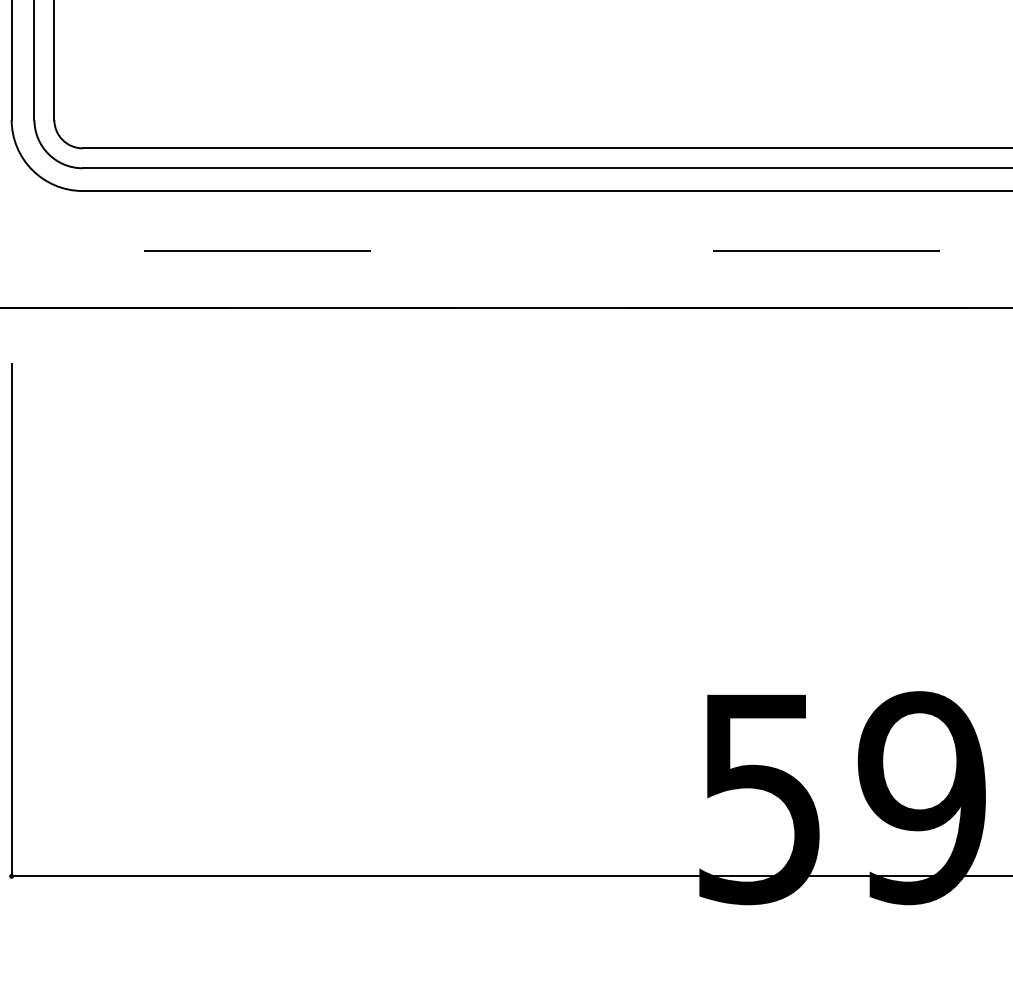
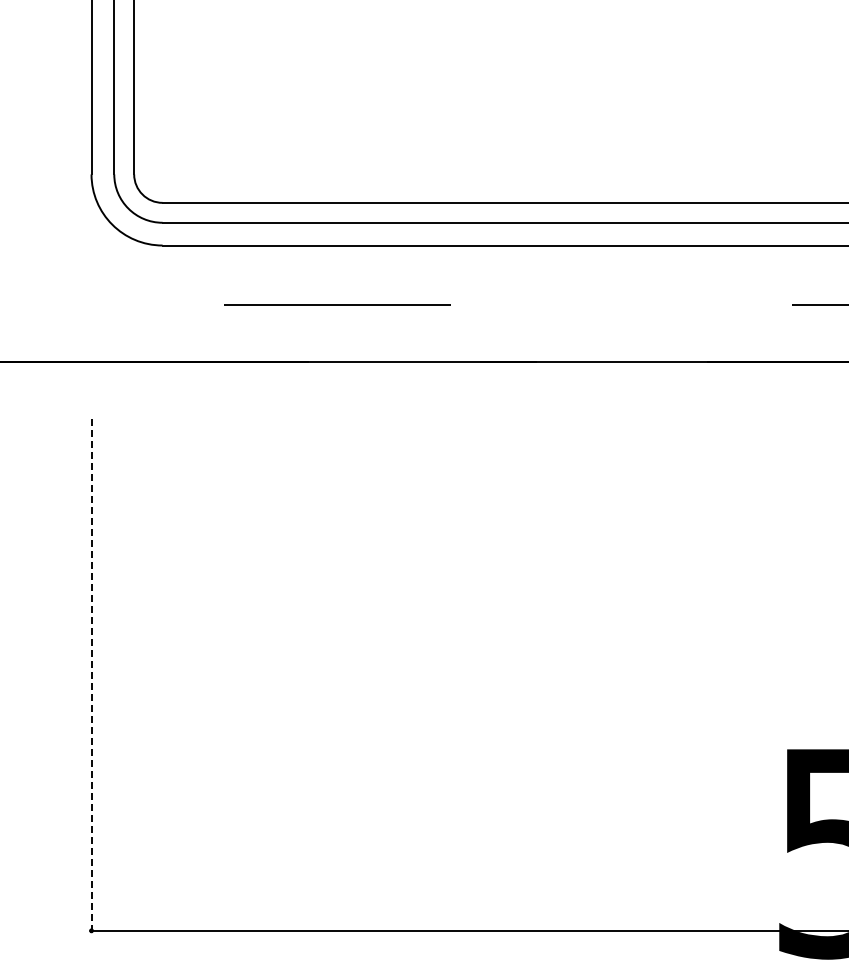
line: (11, 620) -> (91, 675), solid -> dashed

